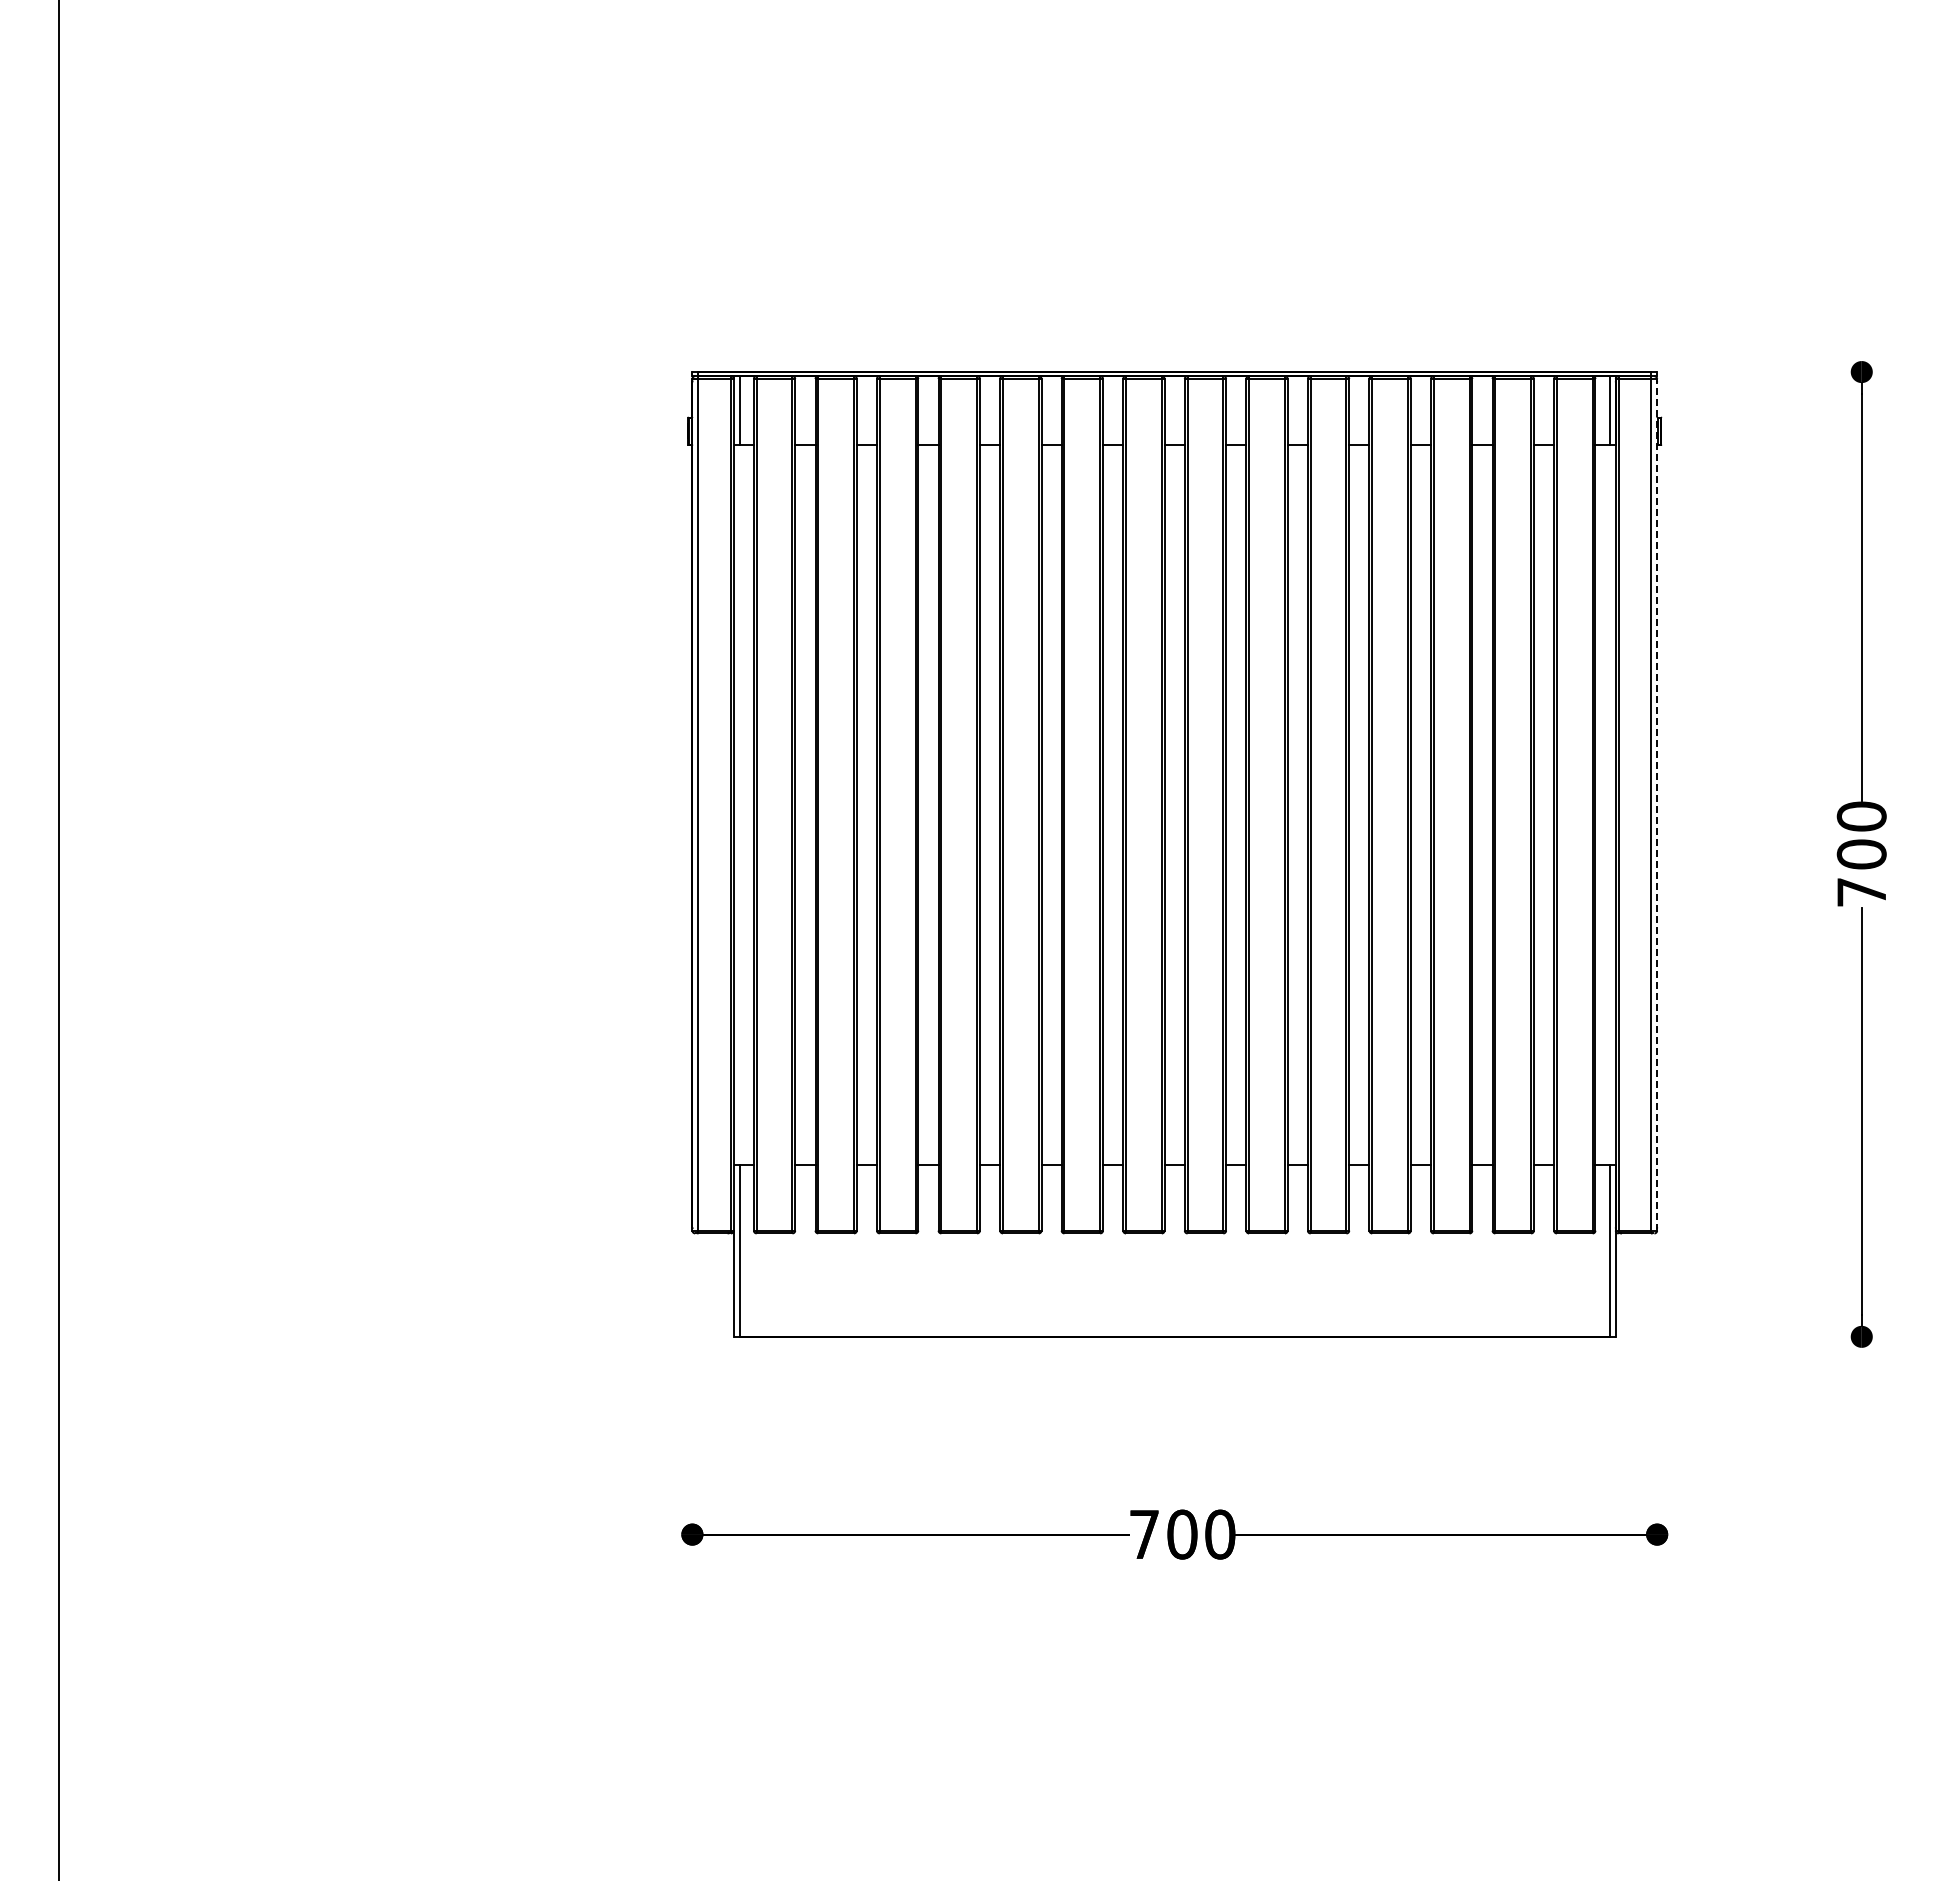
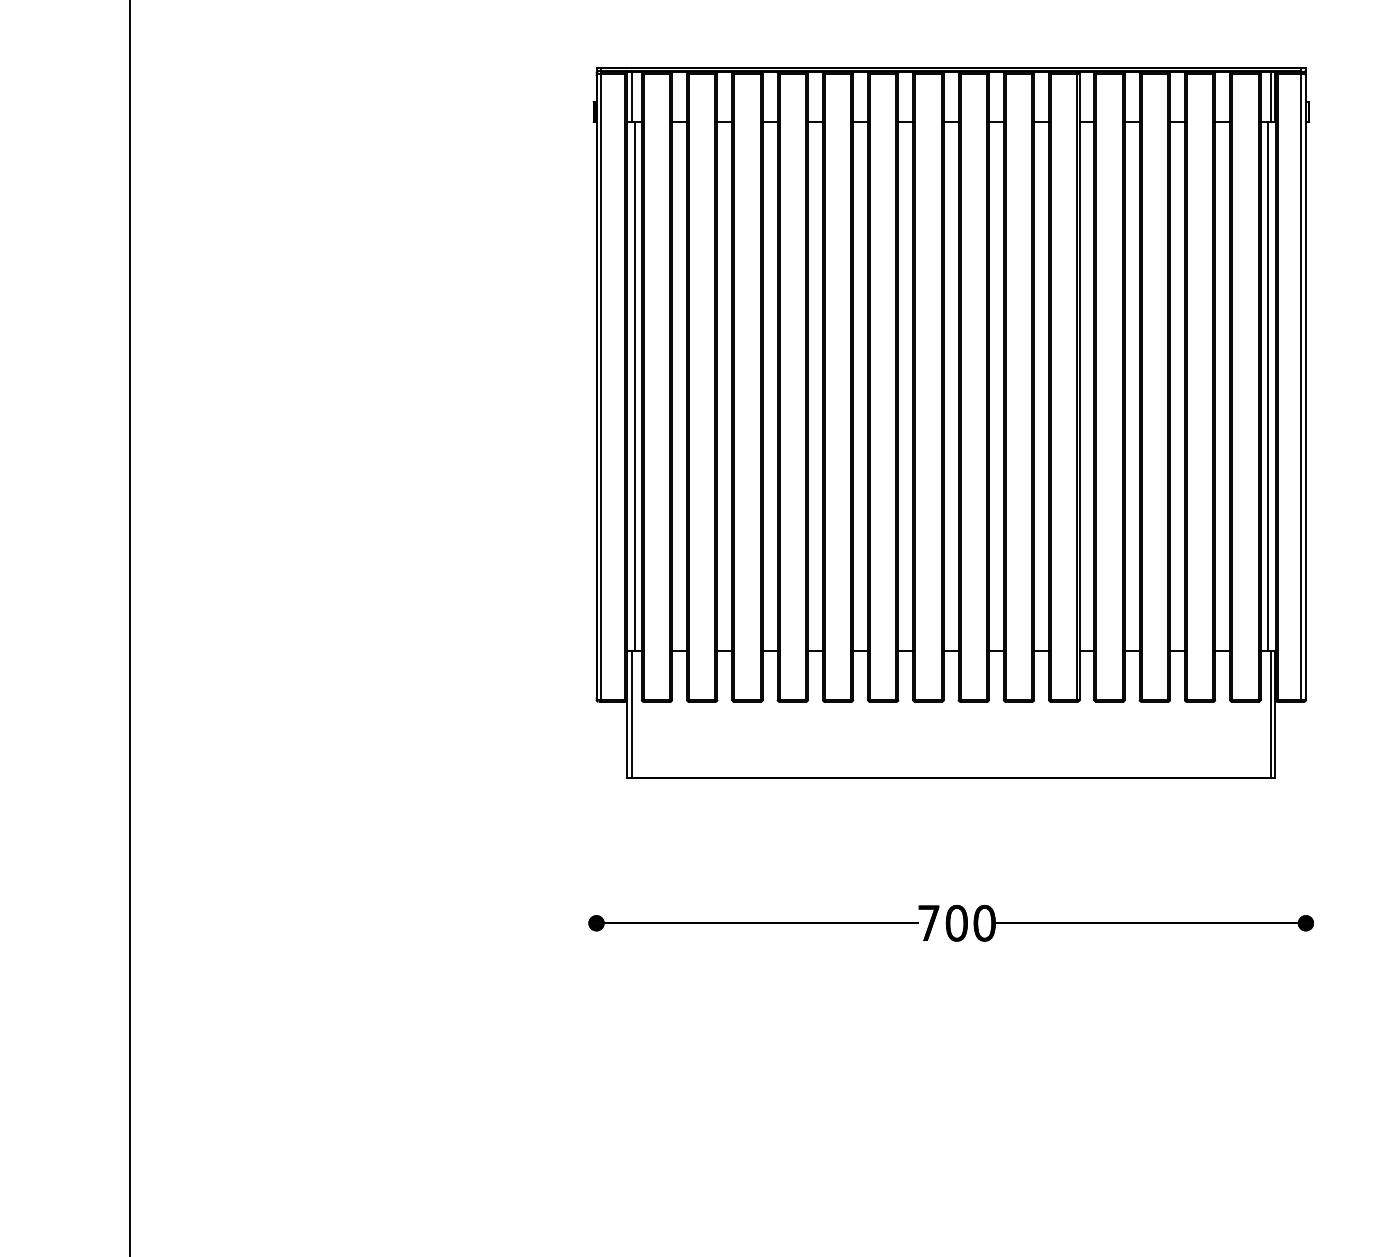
line: (744, 804) -> (634, 386), added
line: (1605, 804) -> (1267, 386), added
line: (1657, 804) -> (1306, 386), dashed -> solid

